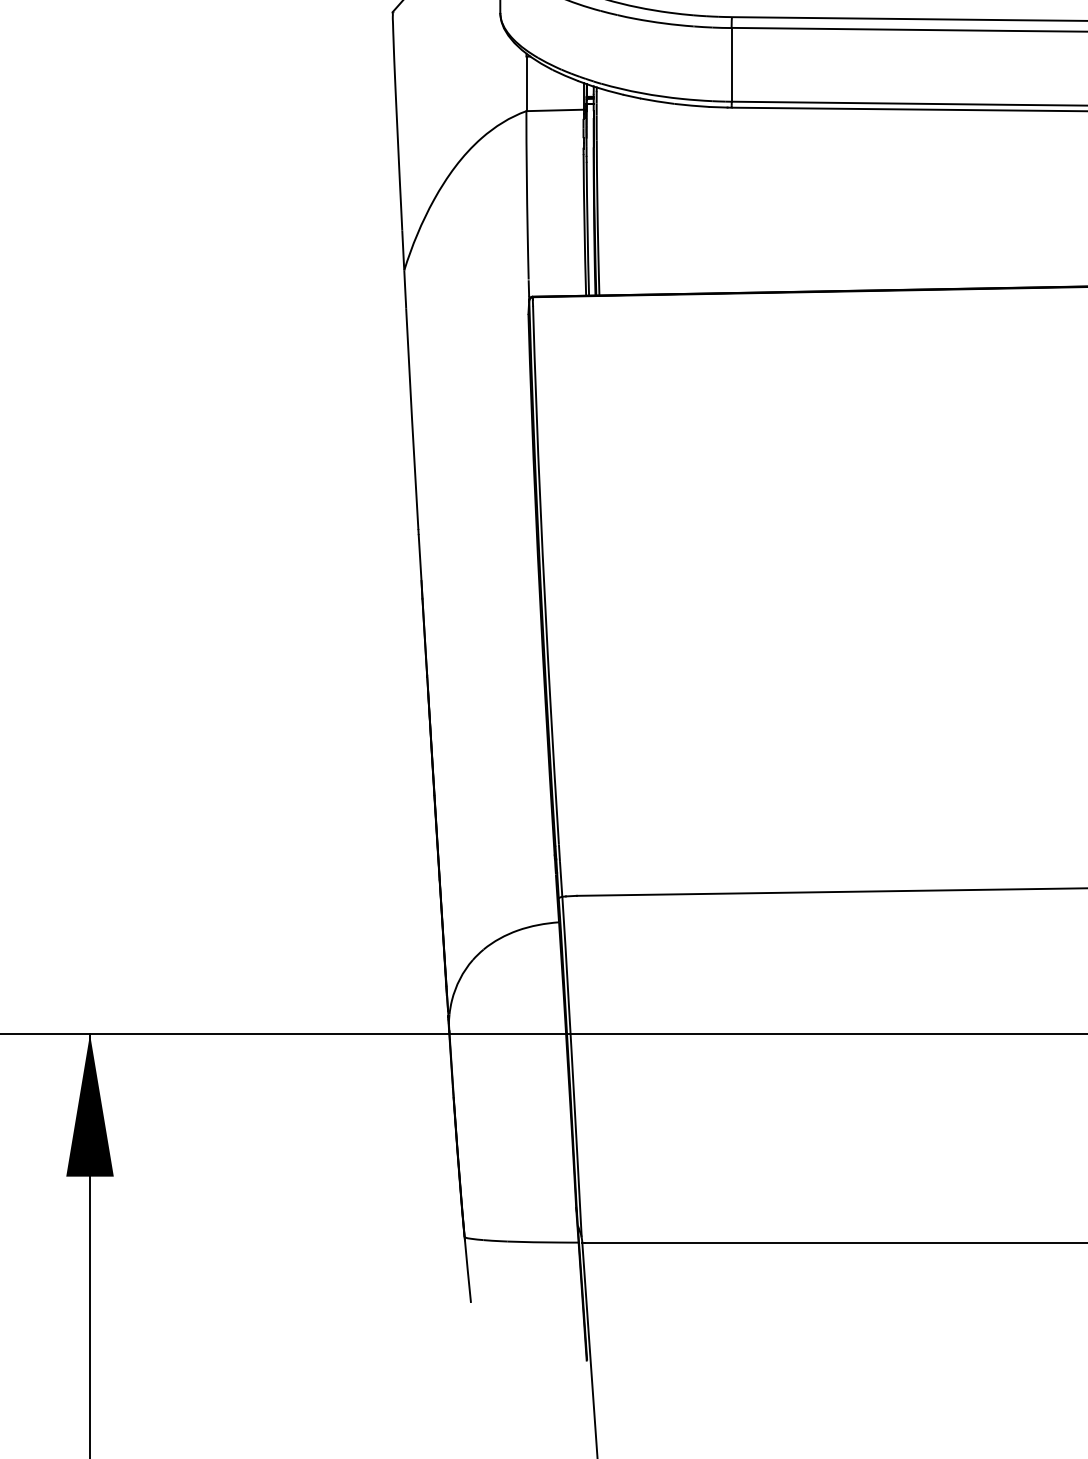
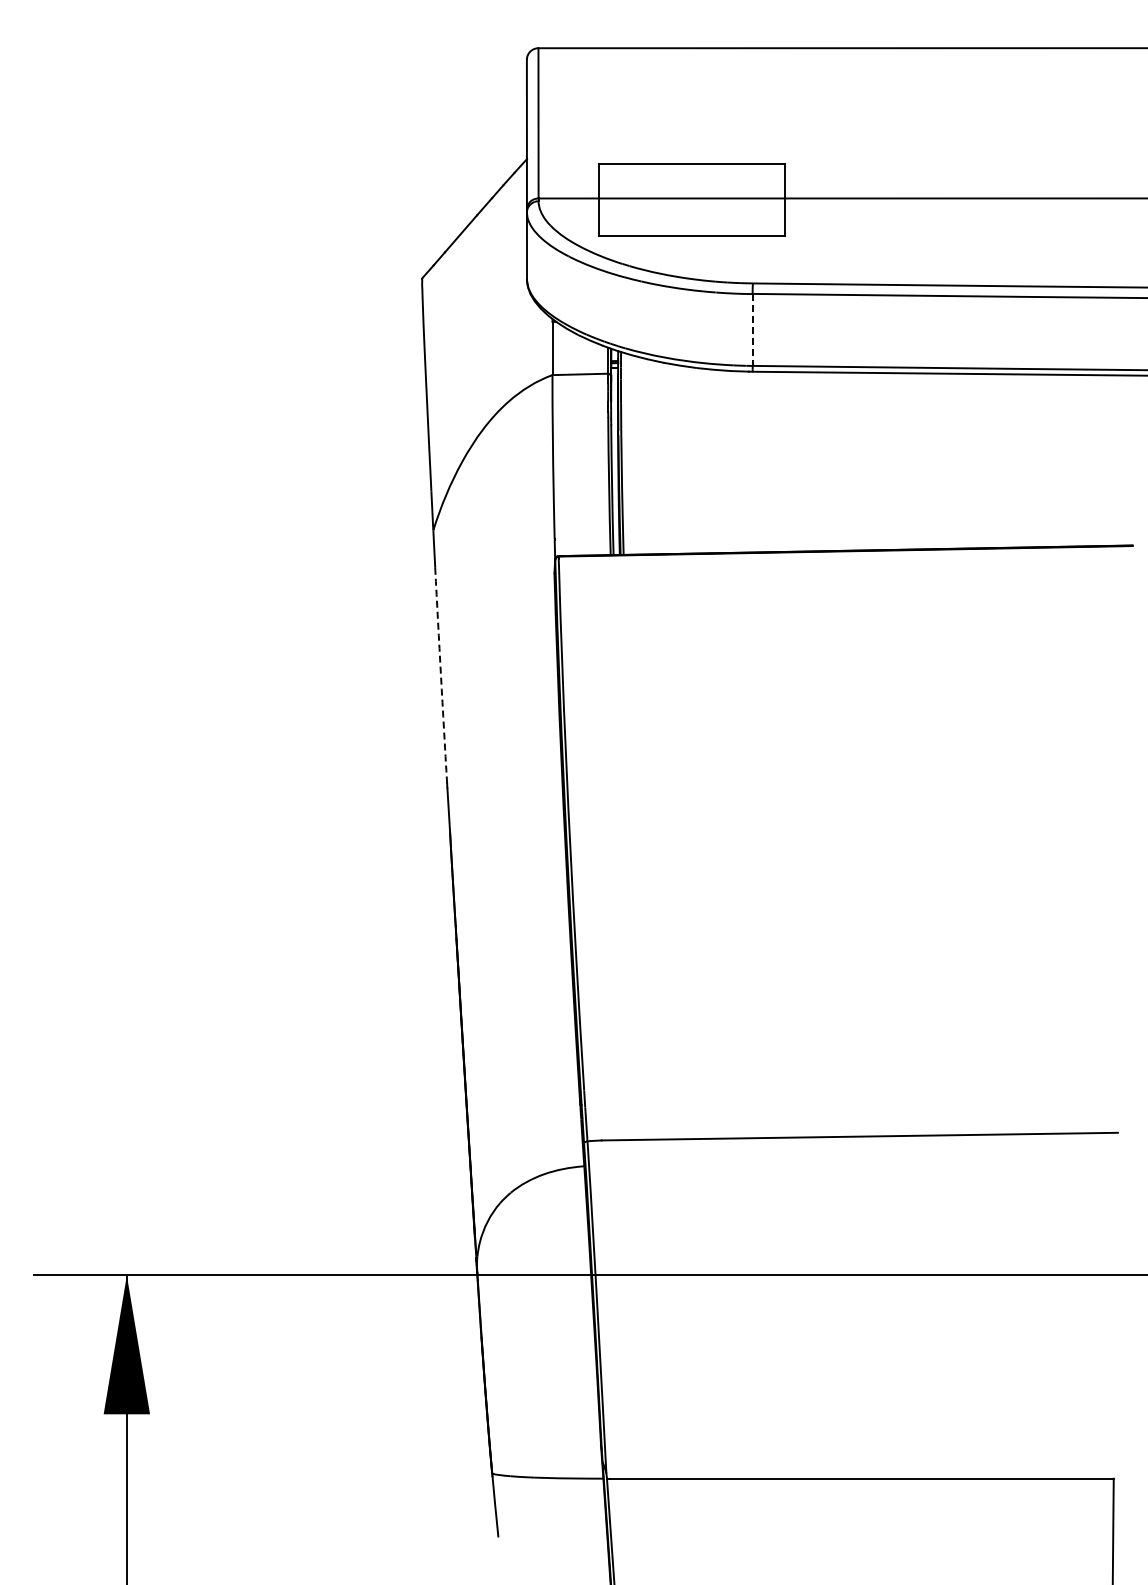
line: (731, 65) -> (752, 330), solid -> dashed
arc: (412, 419) -> (441, 675), solid -> dashed

